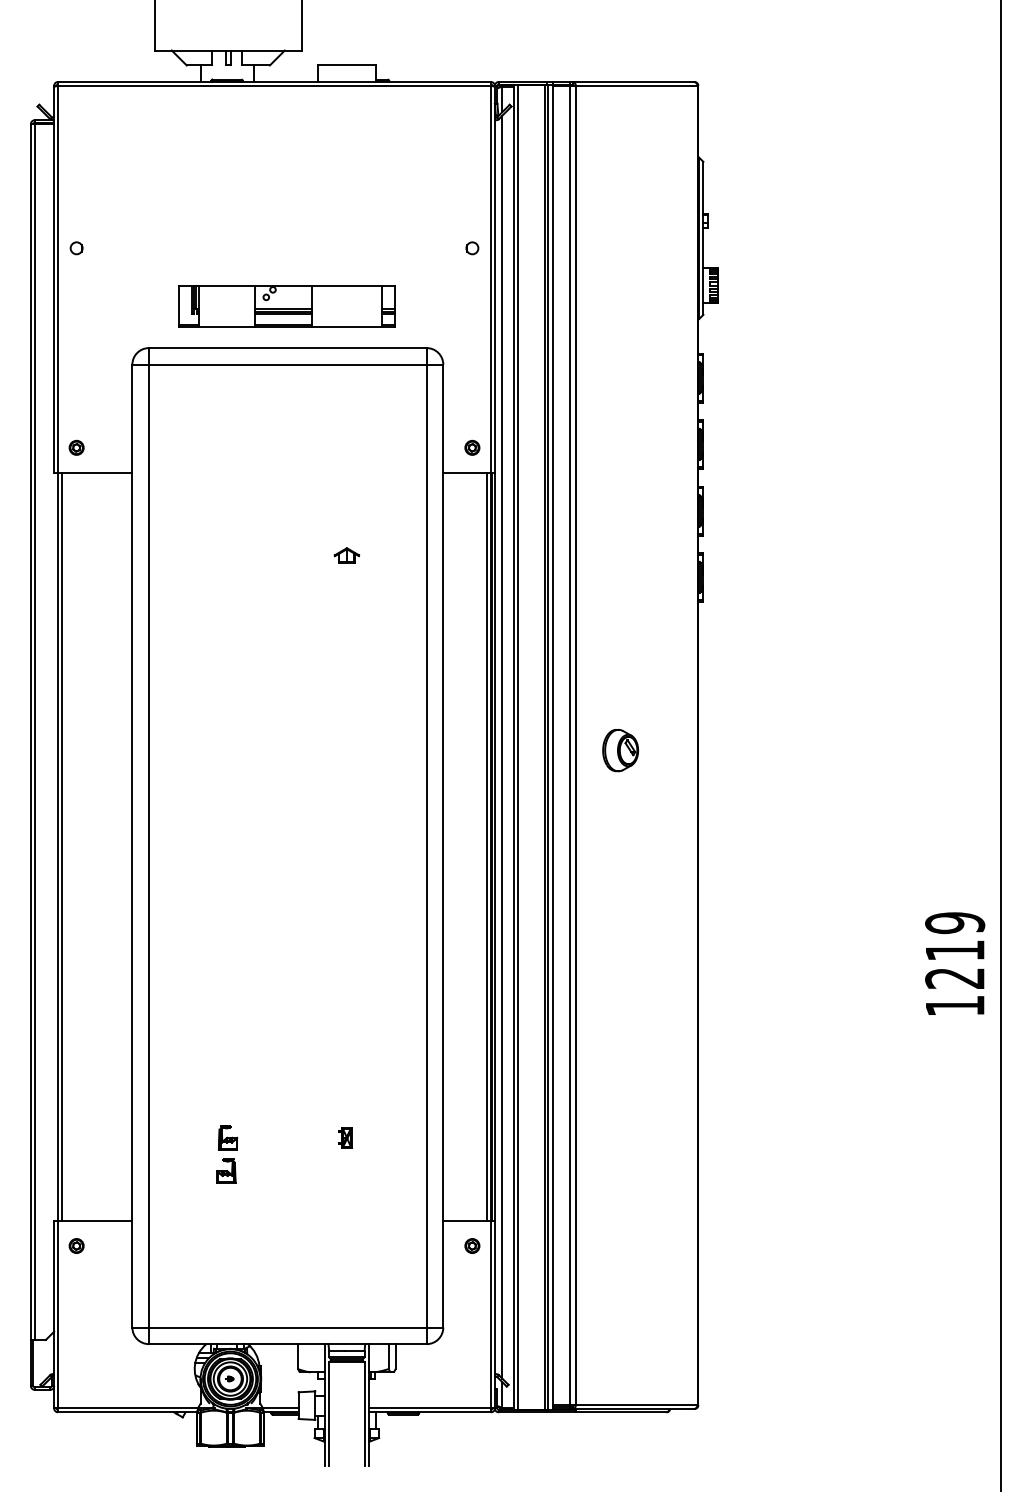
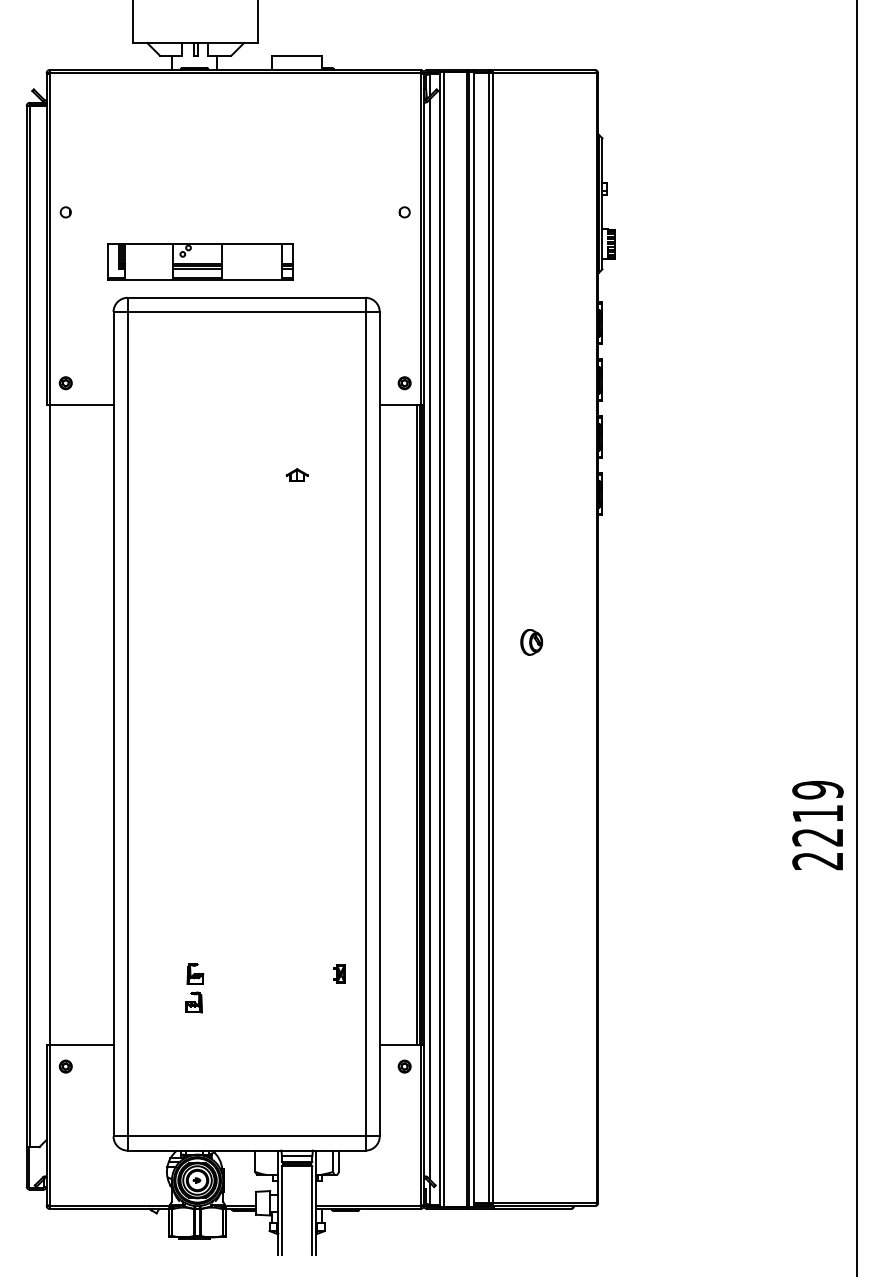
part: (286, 306) -> (200, 262), moved
part: (620, 750) -> (531, 642), size x0.7
line: (62, 846) -> (53, 724), removed
text: (954, 1006) -> (817, 861), 1219 -> 2219
part: (345, 1137) -> (339, 973), moved

